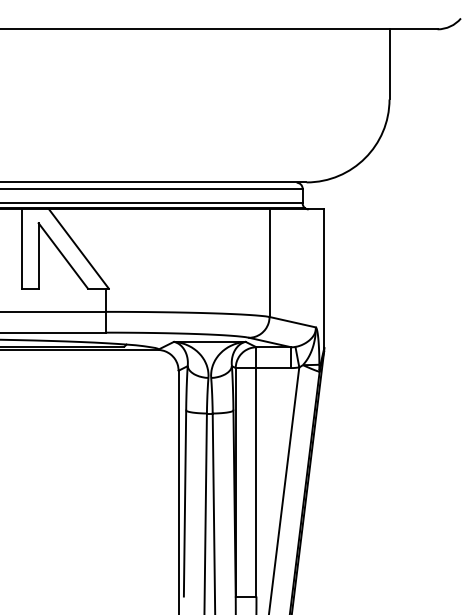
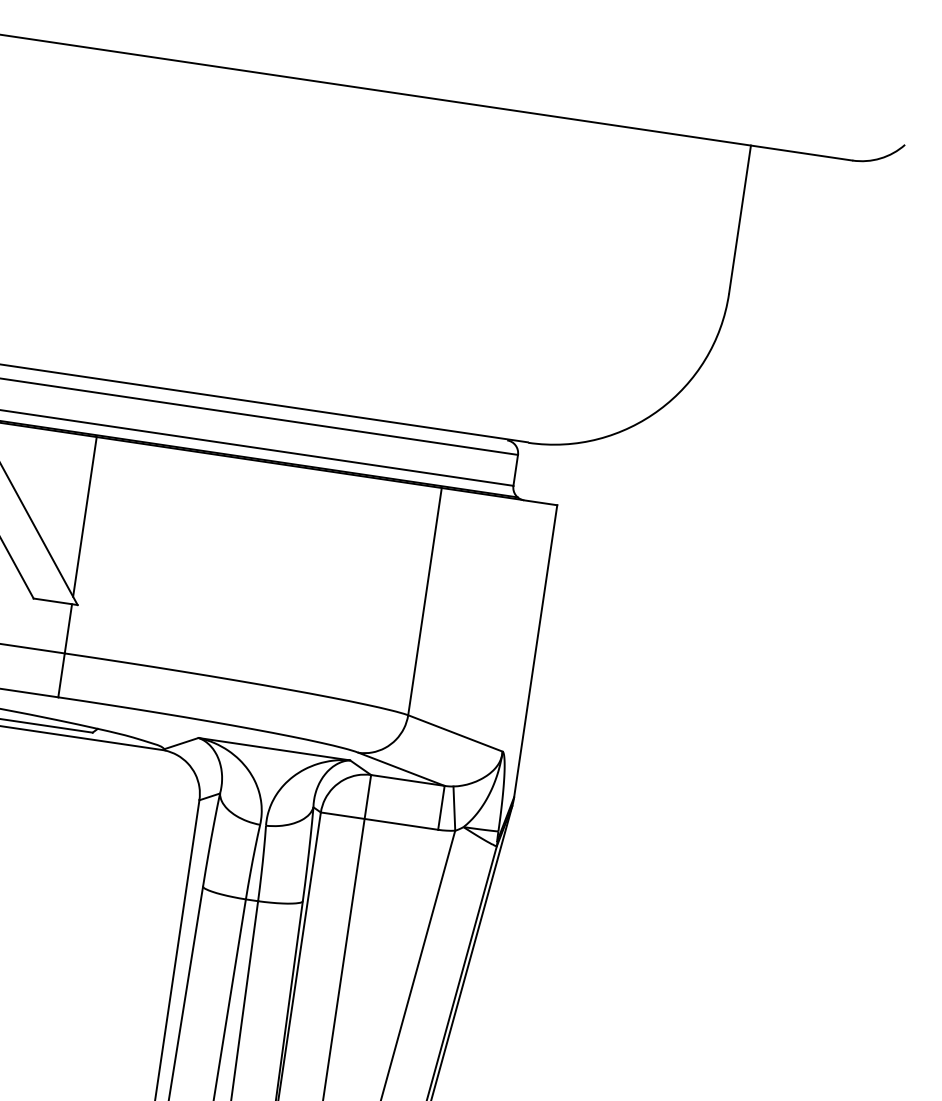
line: (106, 247) -> (85, 517), added

